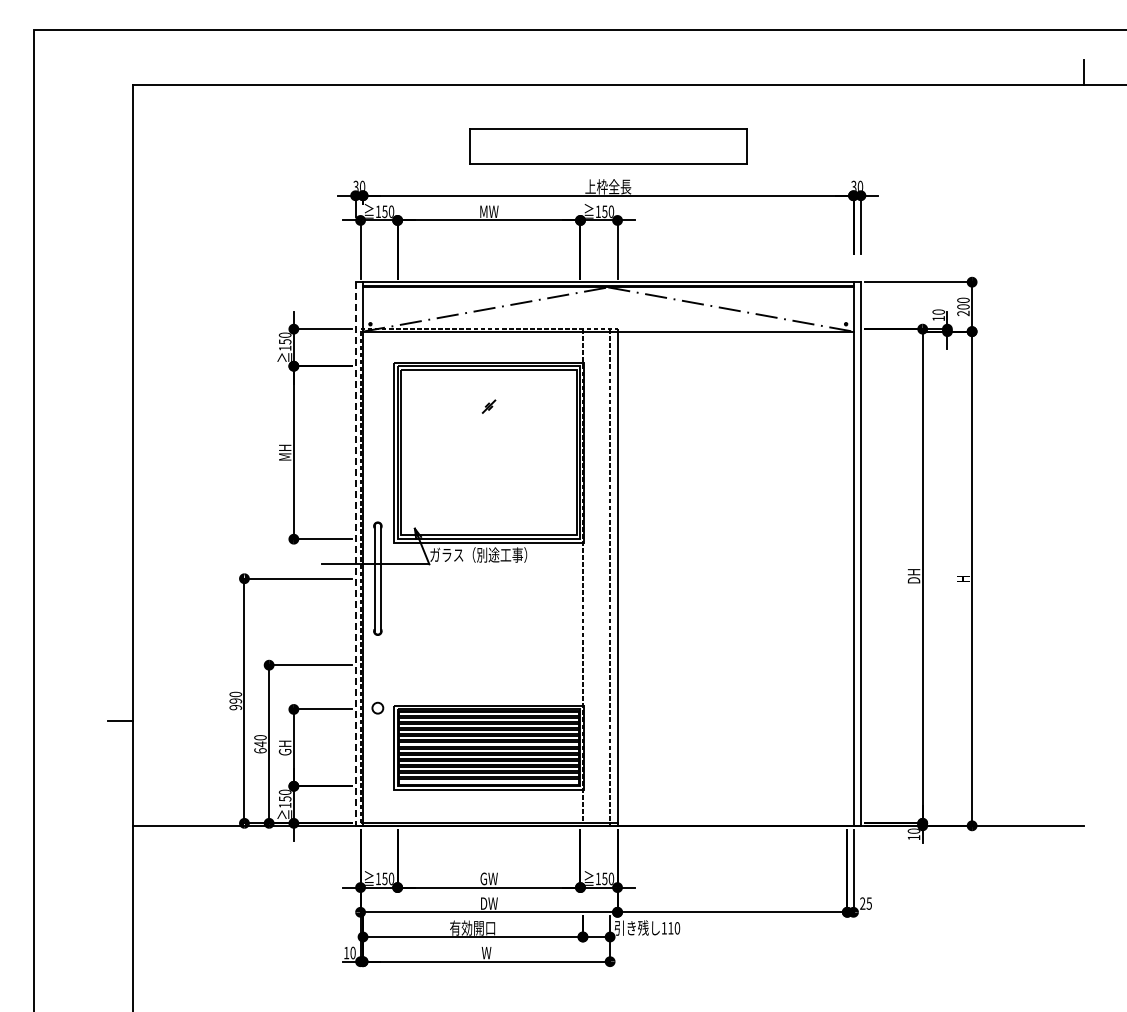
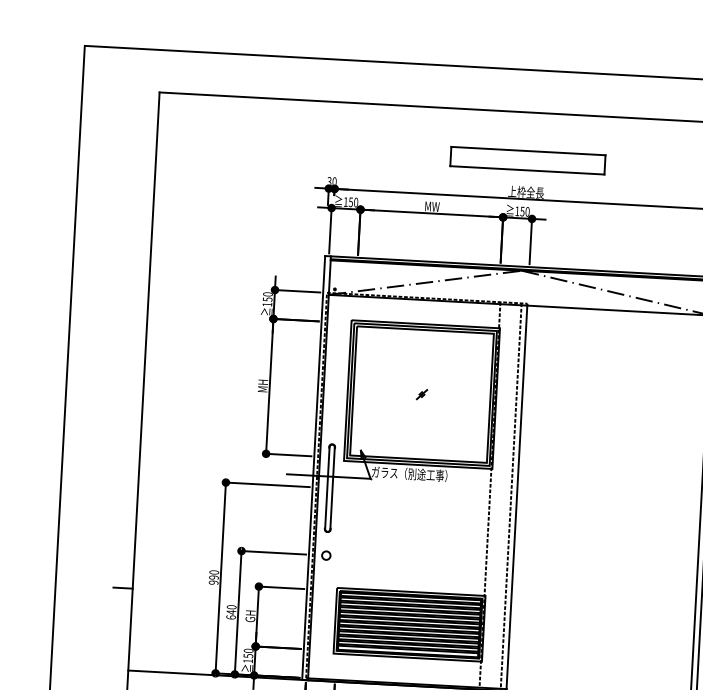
part: (607, 146) -> (527, 160), size x0.71
part: (488, 406) -> (421, 394), moved
line: (355, 554) -> (313, 468), dashed -> solid
circle: (377, 707) -> (326, 555), moved

